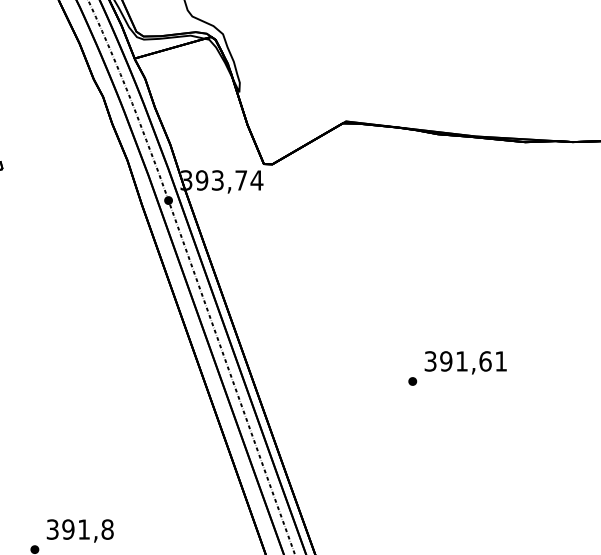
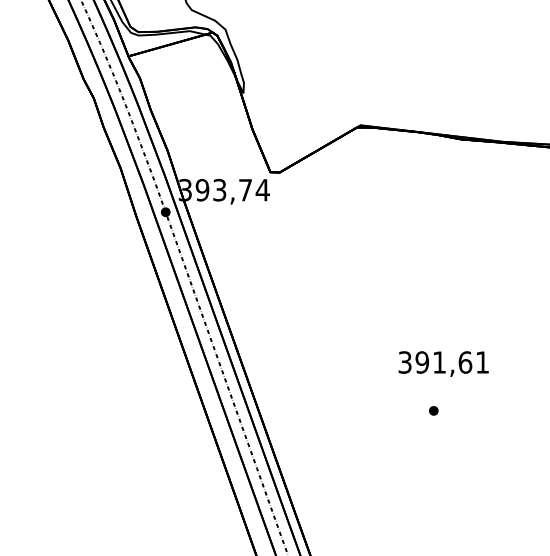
text: (465, 362) -> (443, 363), moved

